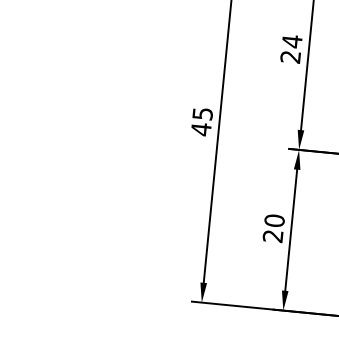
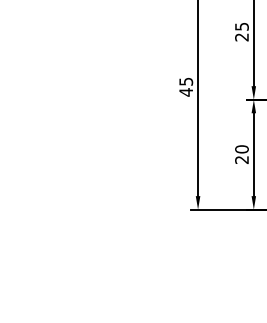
text: (291, 41) -> (241, 26), 24 -> 25

